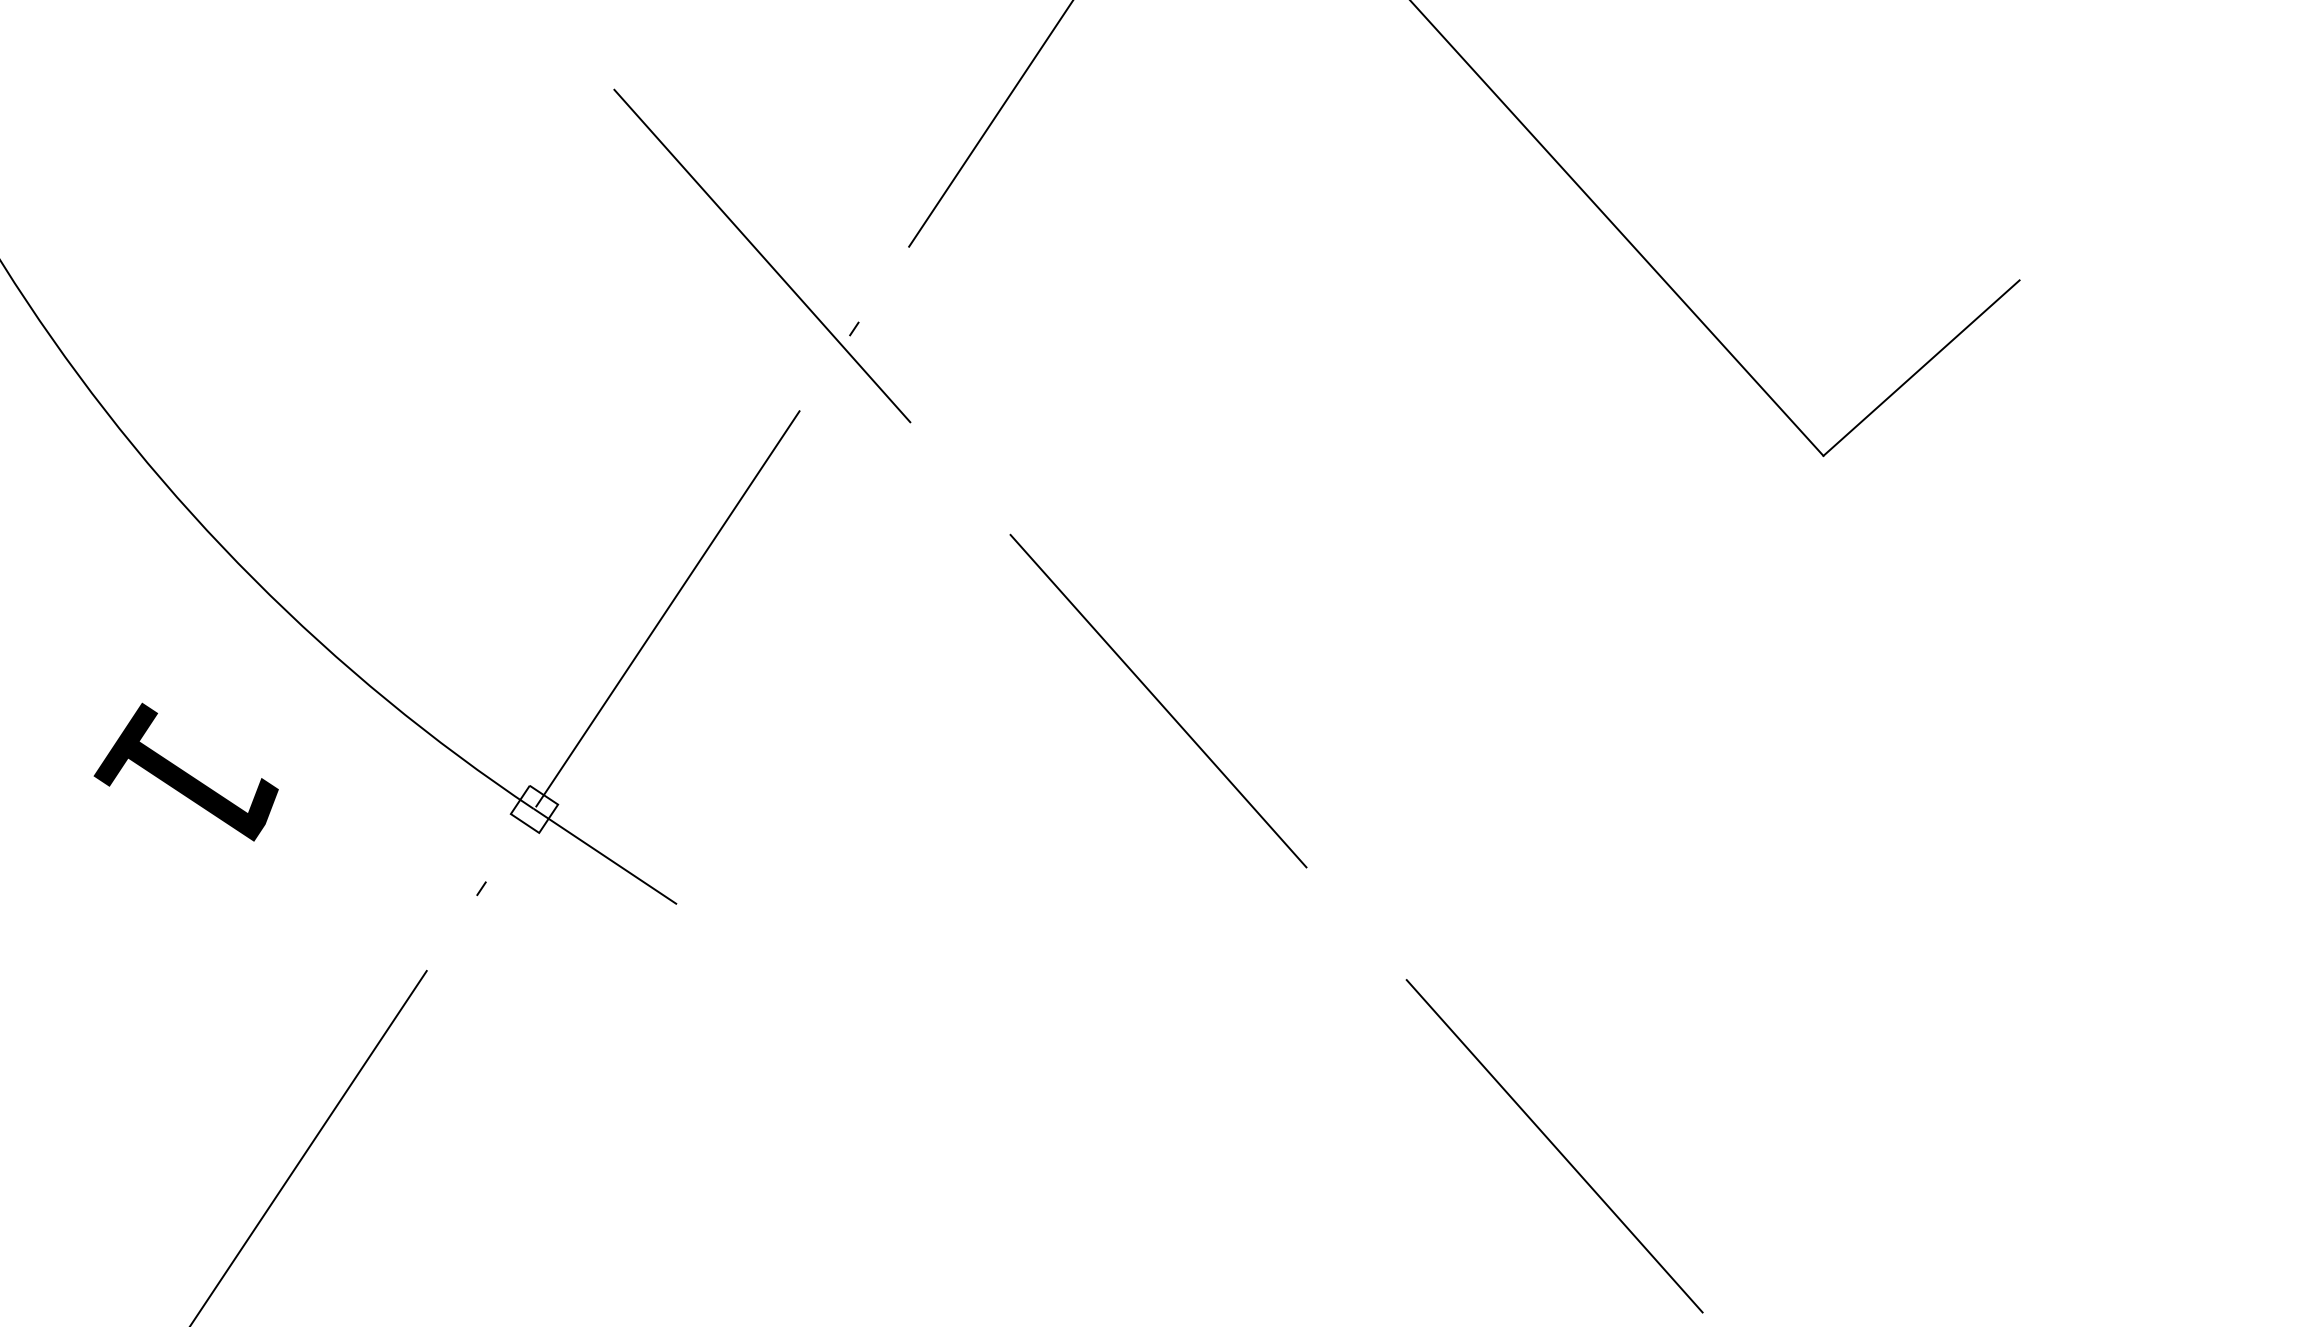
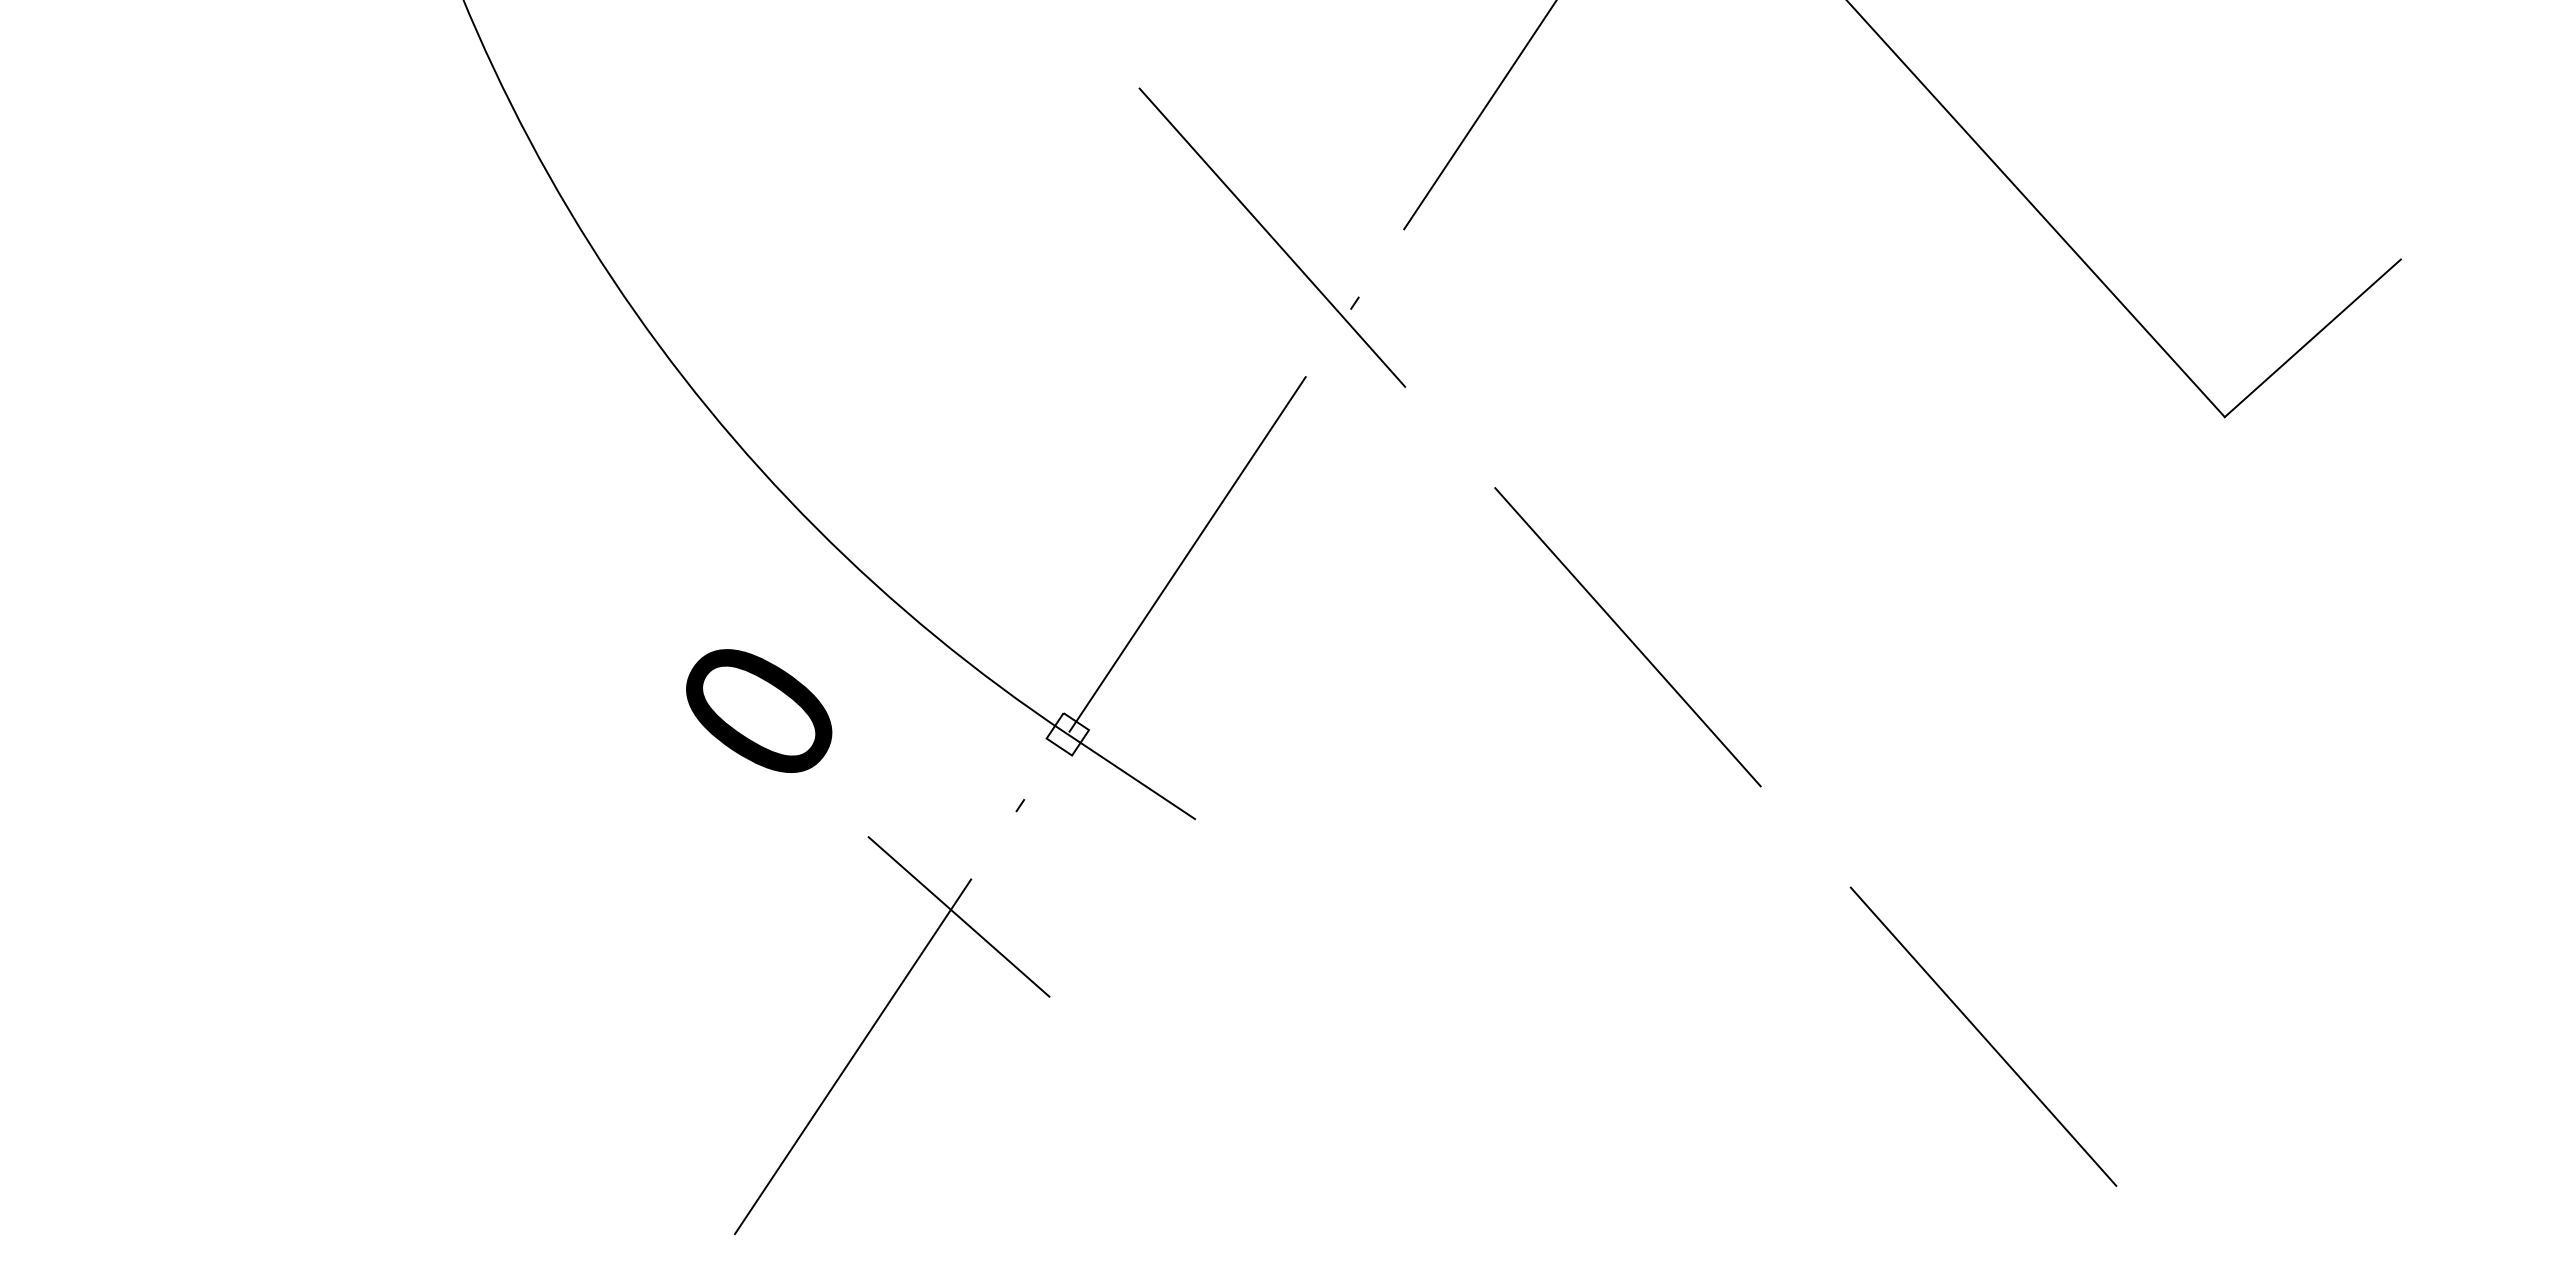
text: (186, 777) -> (755, 705), 1 -> 0
line: (412, 1012) -> (958, 916), added

